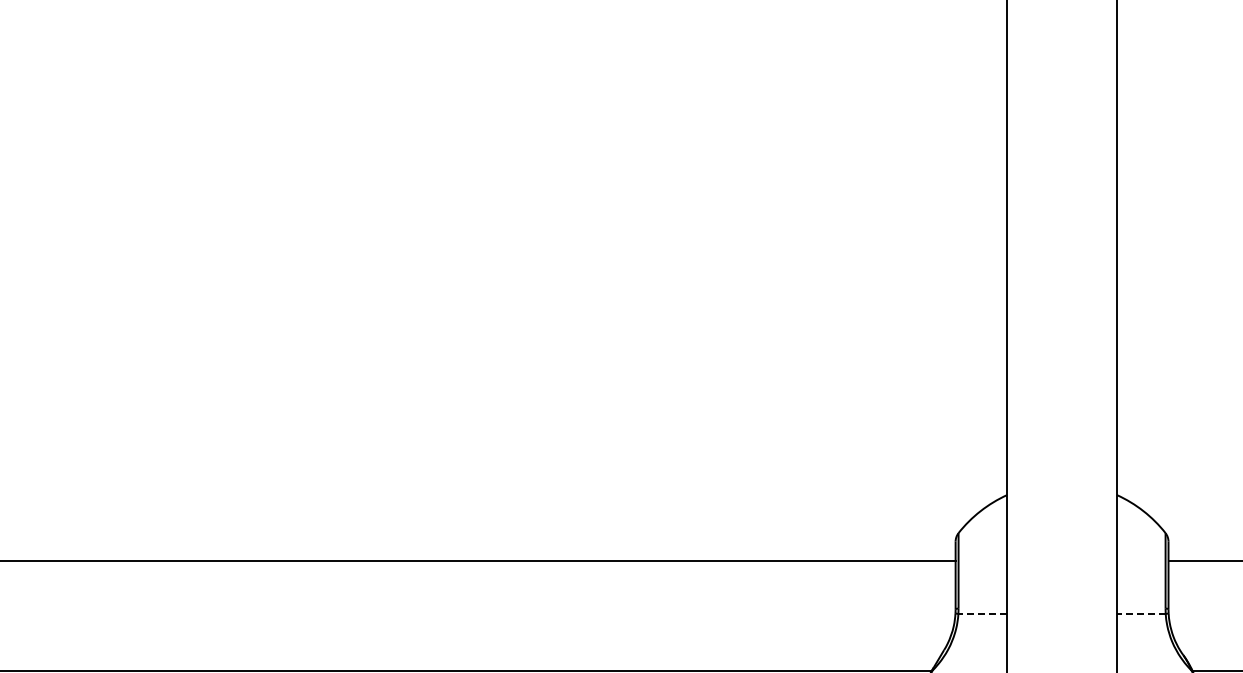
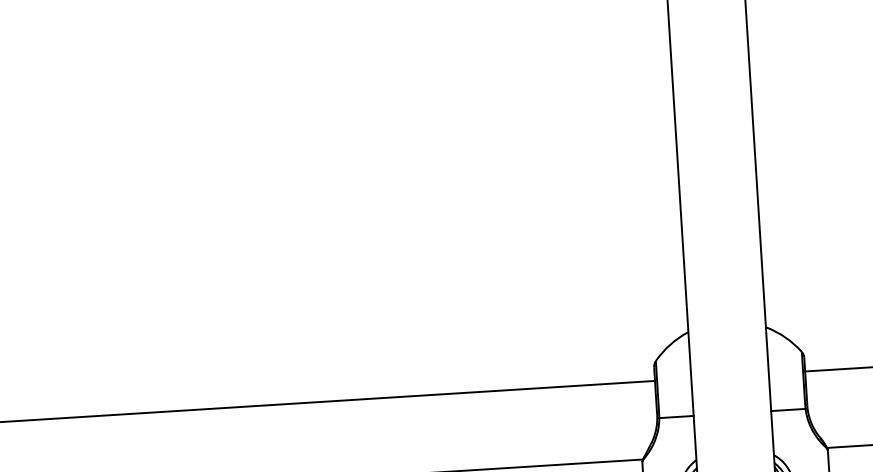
line: (982, 613) -> (676, 416), dashed -> solid
line: (1140, 613) -> (787, 409), dashed -> solid

